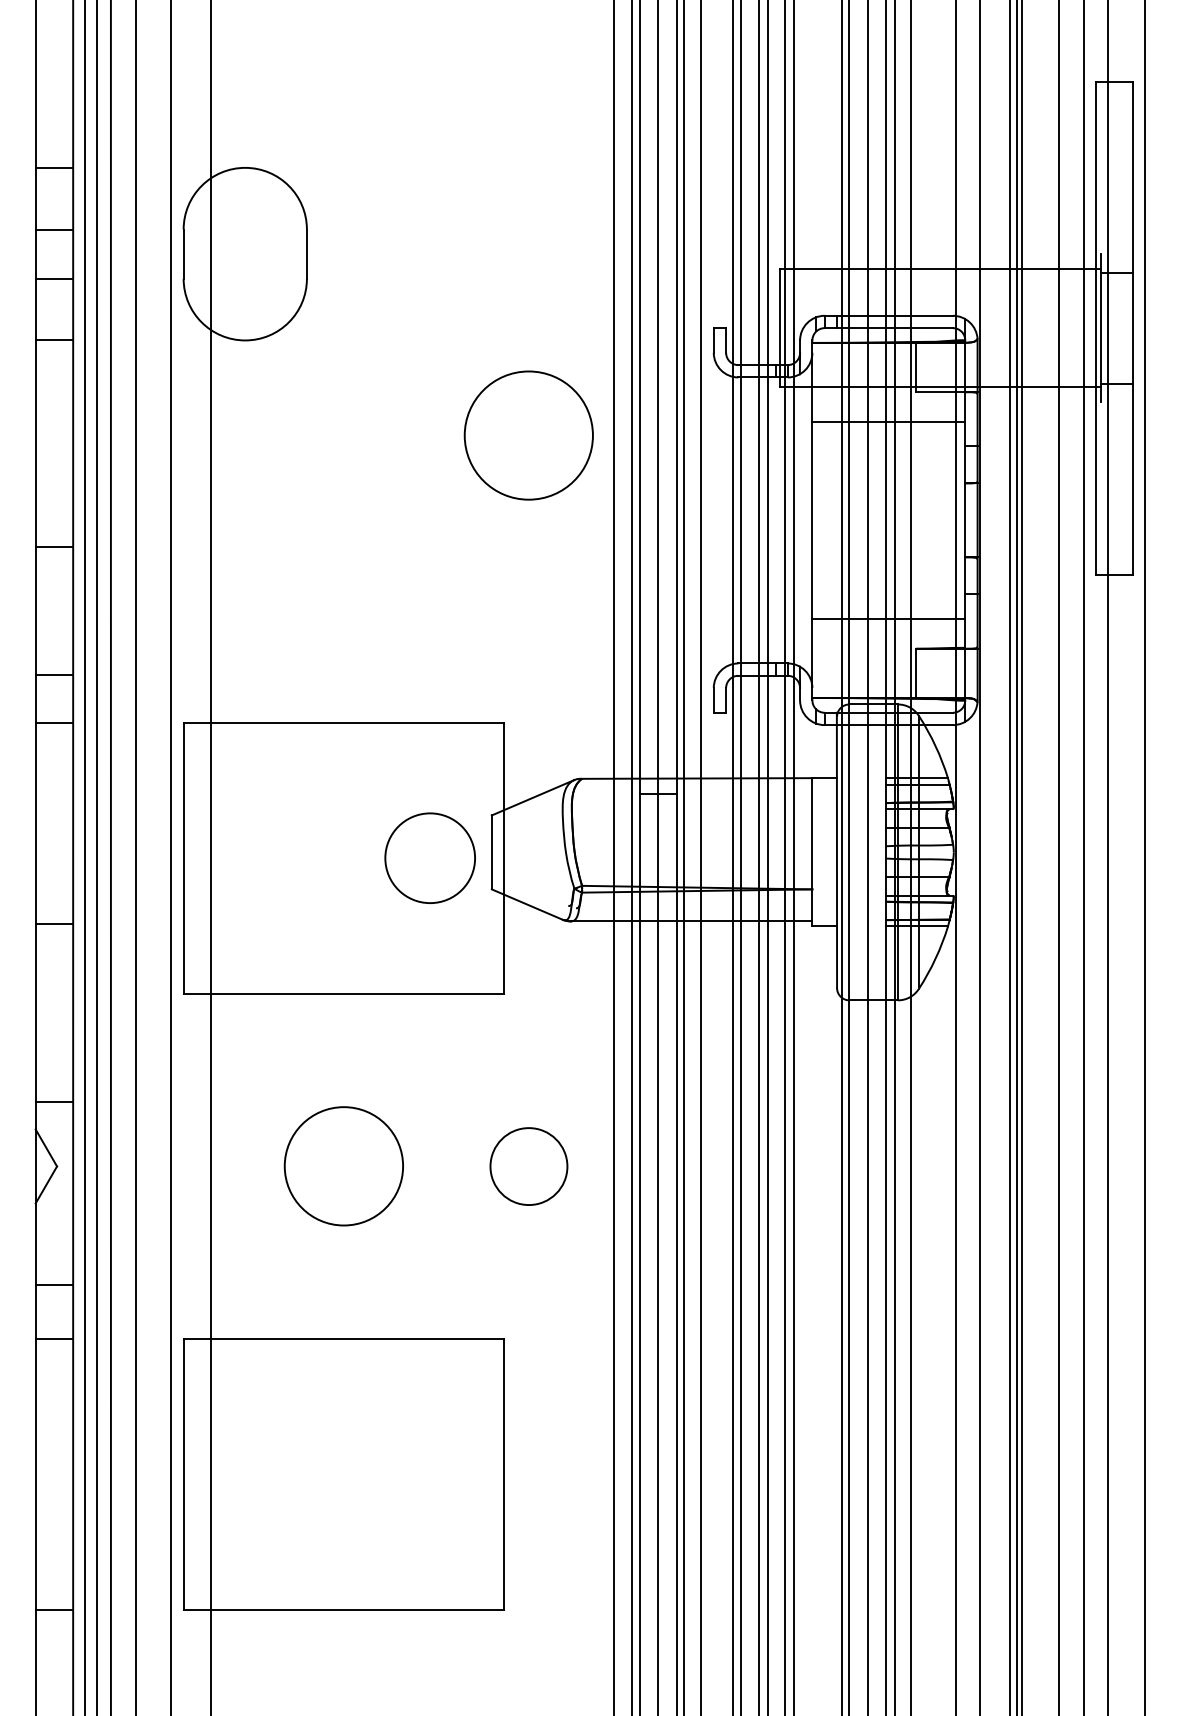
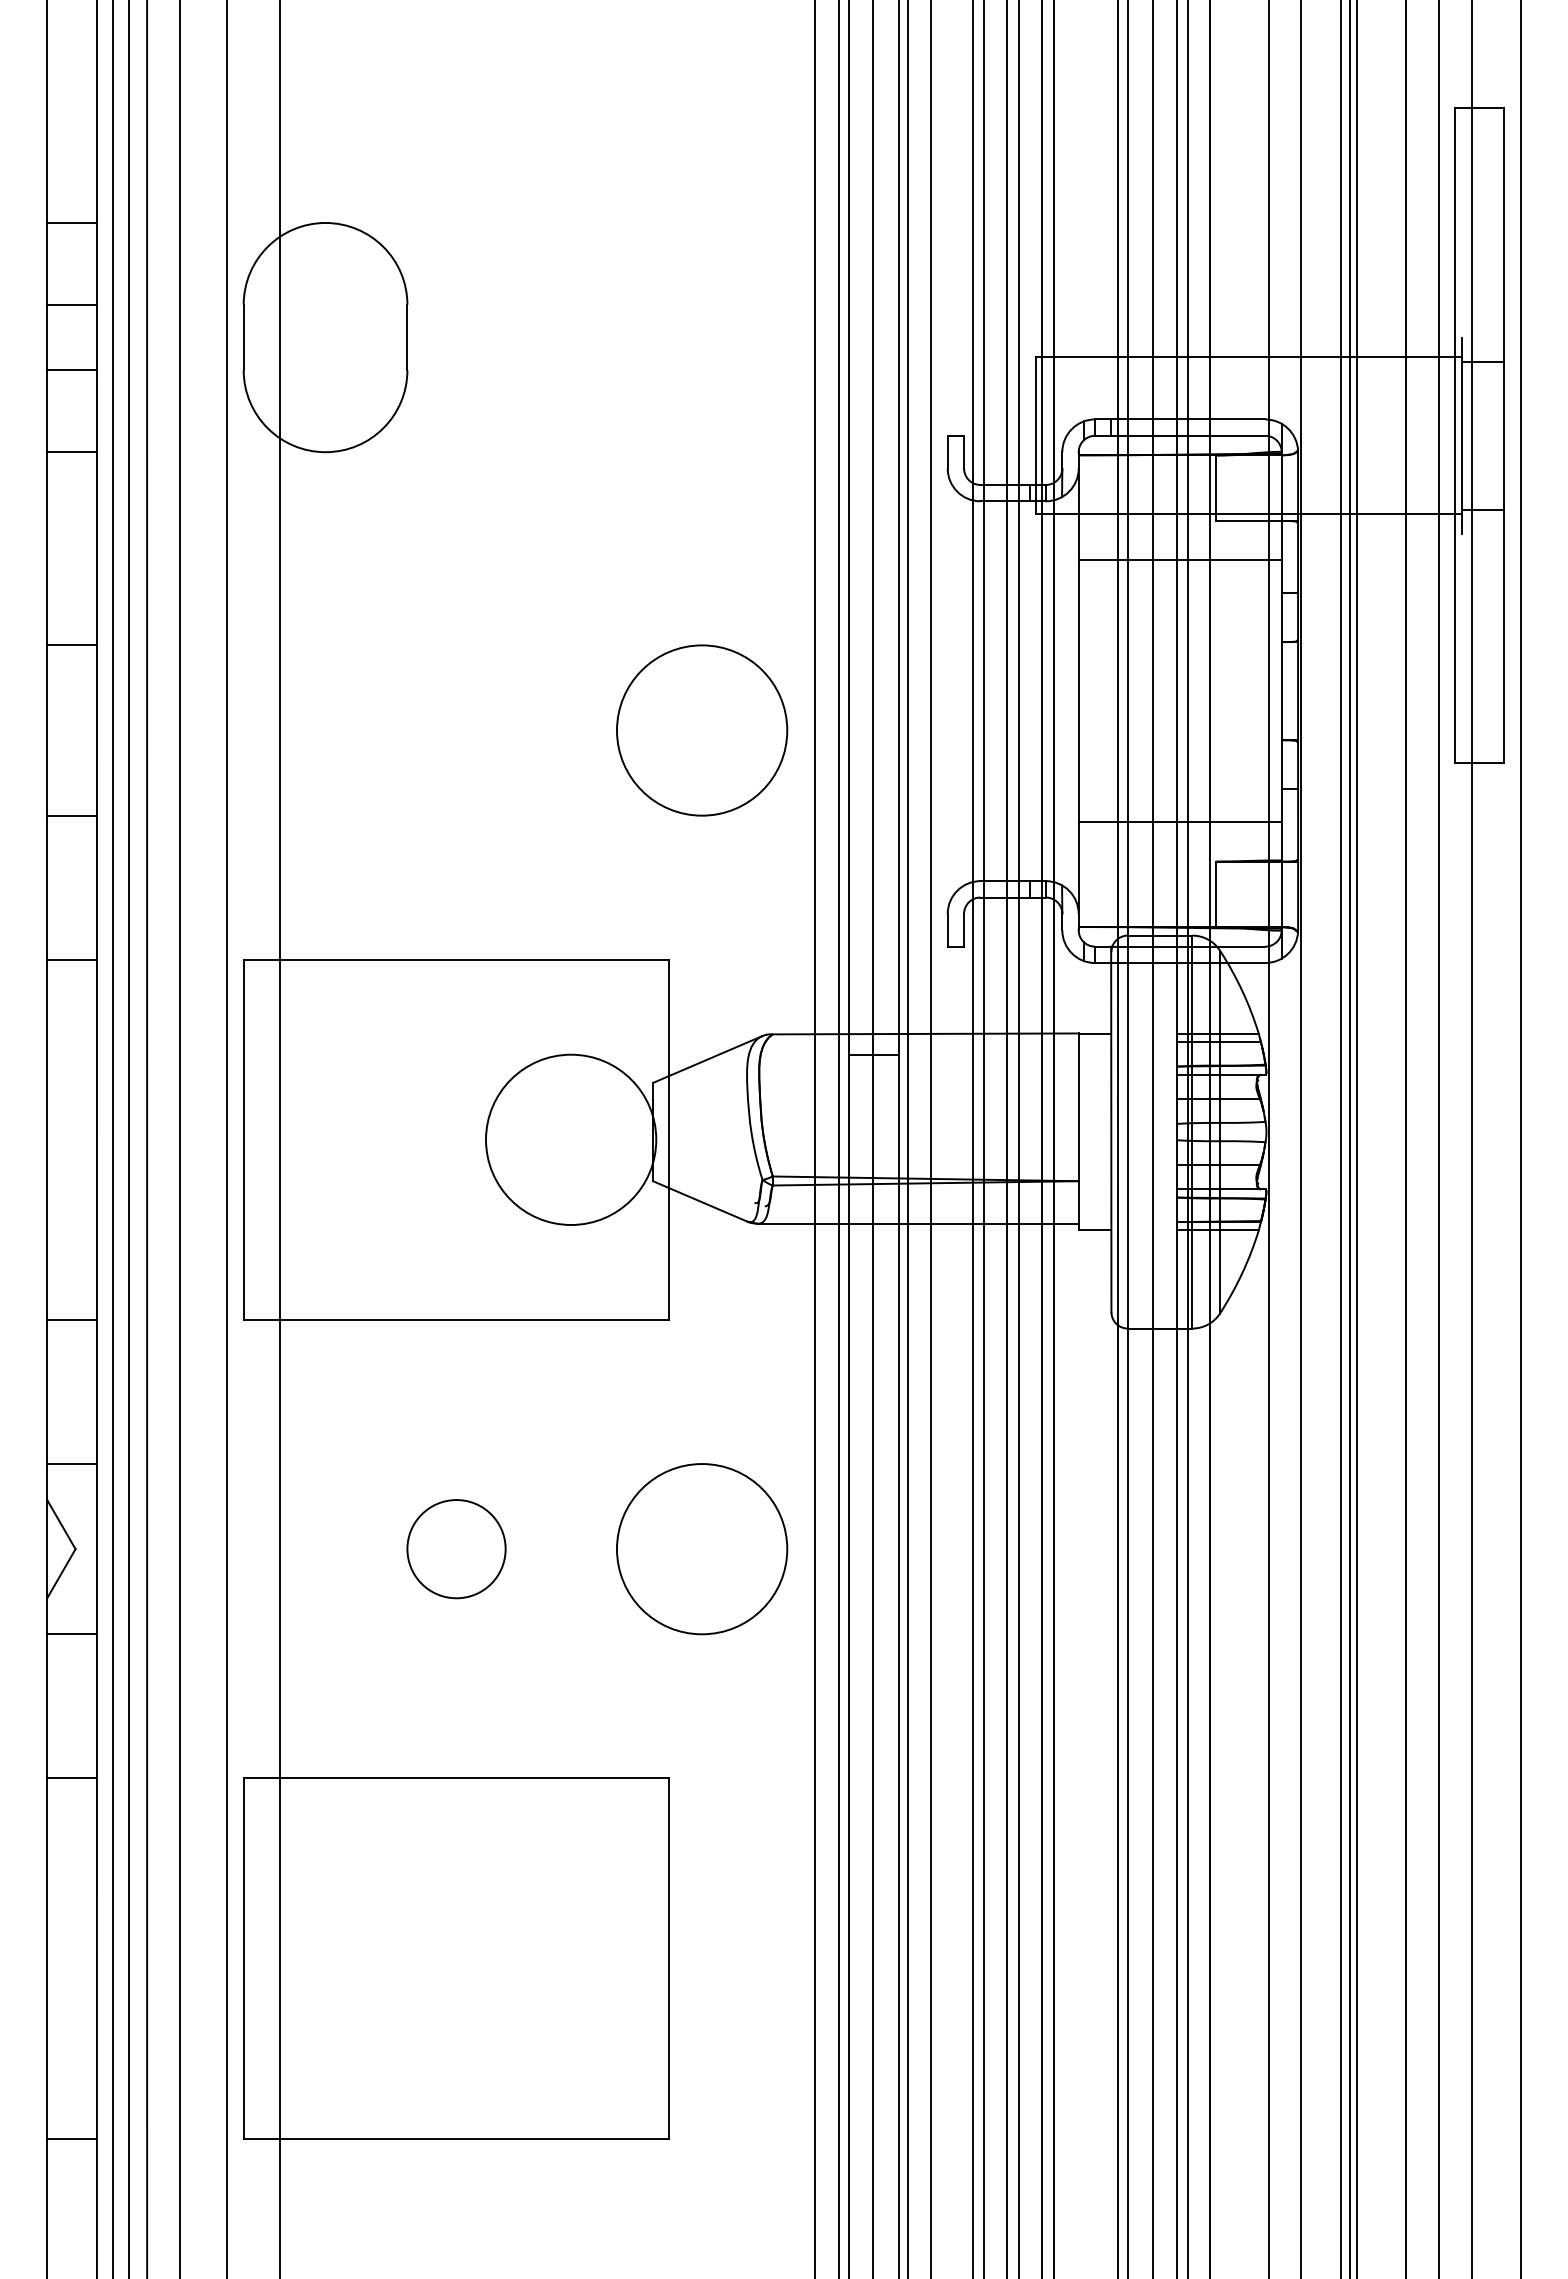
circle: (529, 435) -> (702, 730), moved
line: (53, 547) -> (71, 645), moved
line: (53, 675) -> (71, 815), moved
circle: (430, 858) -> (571, 1139), size x1.43
line: (53, 923) -> (71, 1319), moved
circle: (343, 1166) -> (456, 1549), size x0.62
circle: (529, 1166) -> (702, 1549), size x1.67
line: (53, 1284) -> (71, 1634), moved

